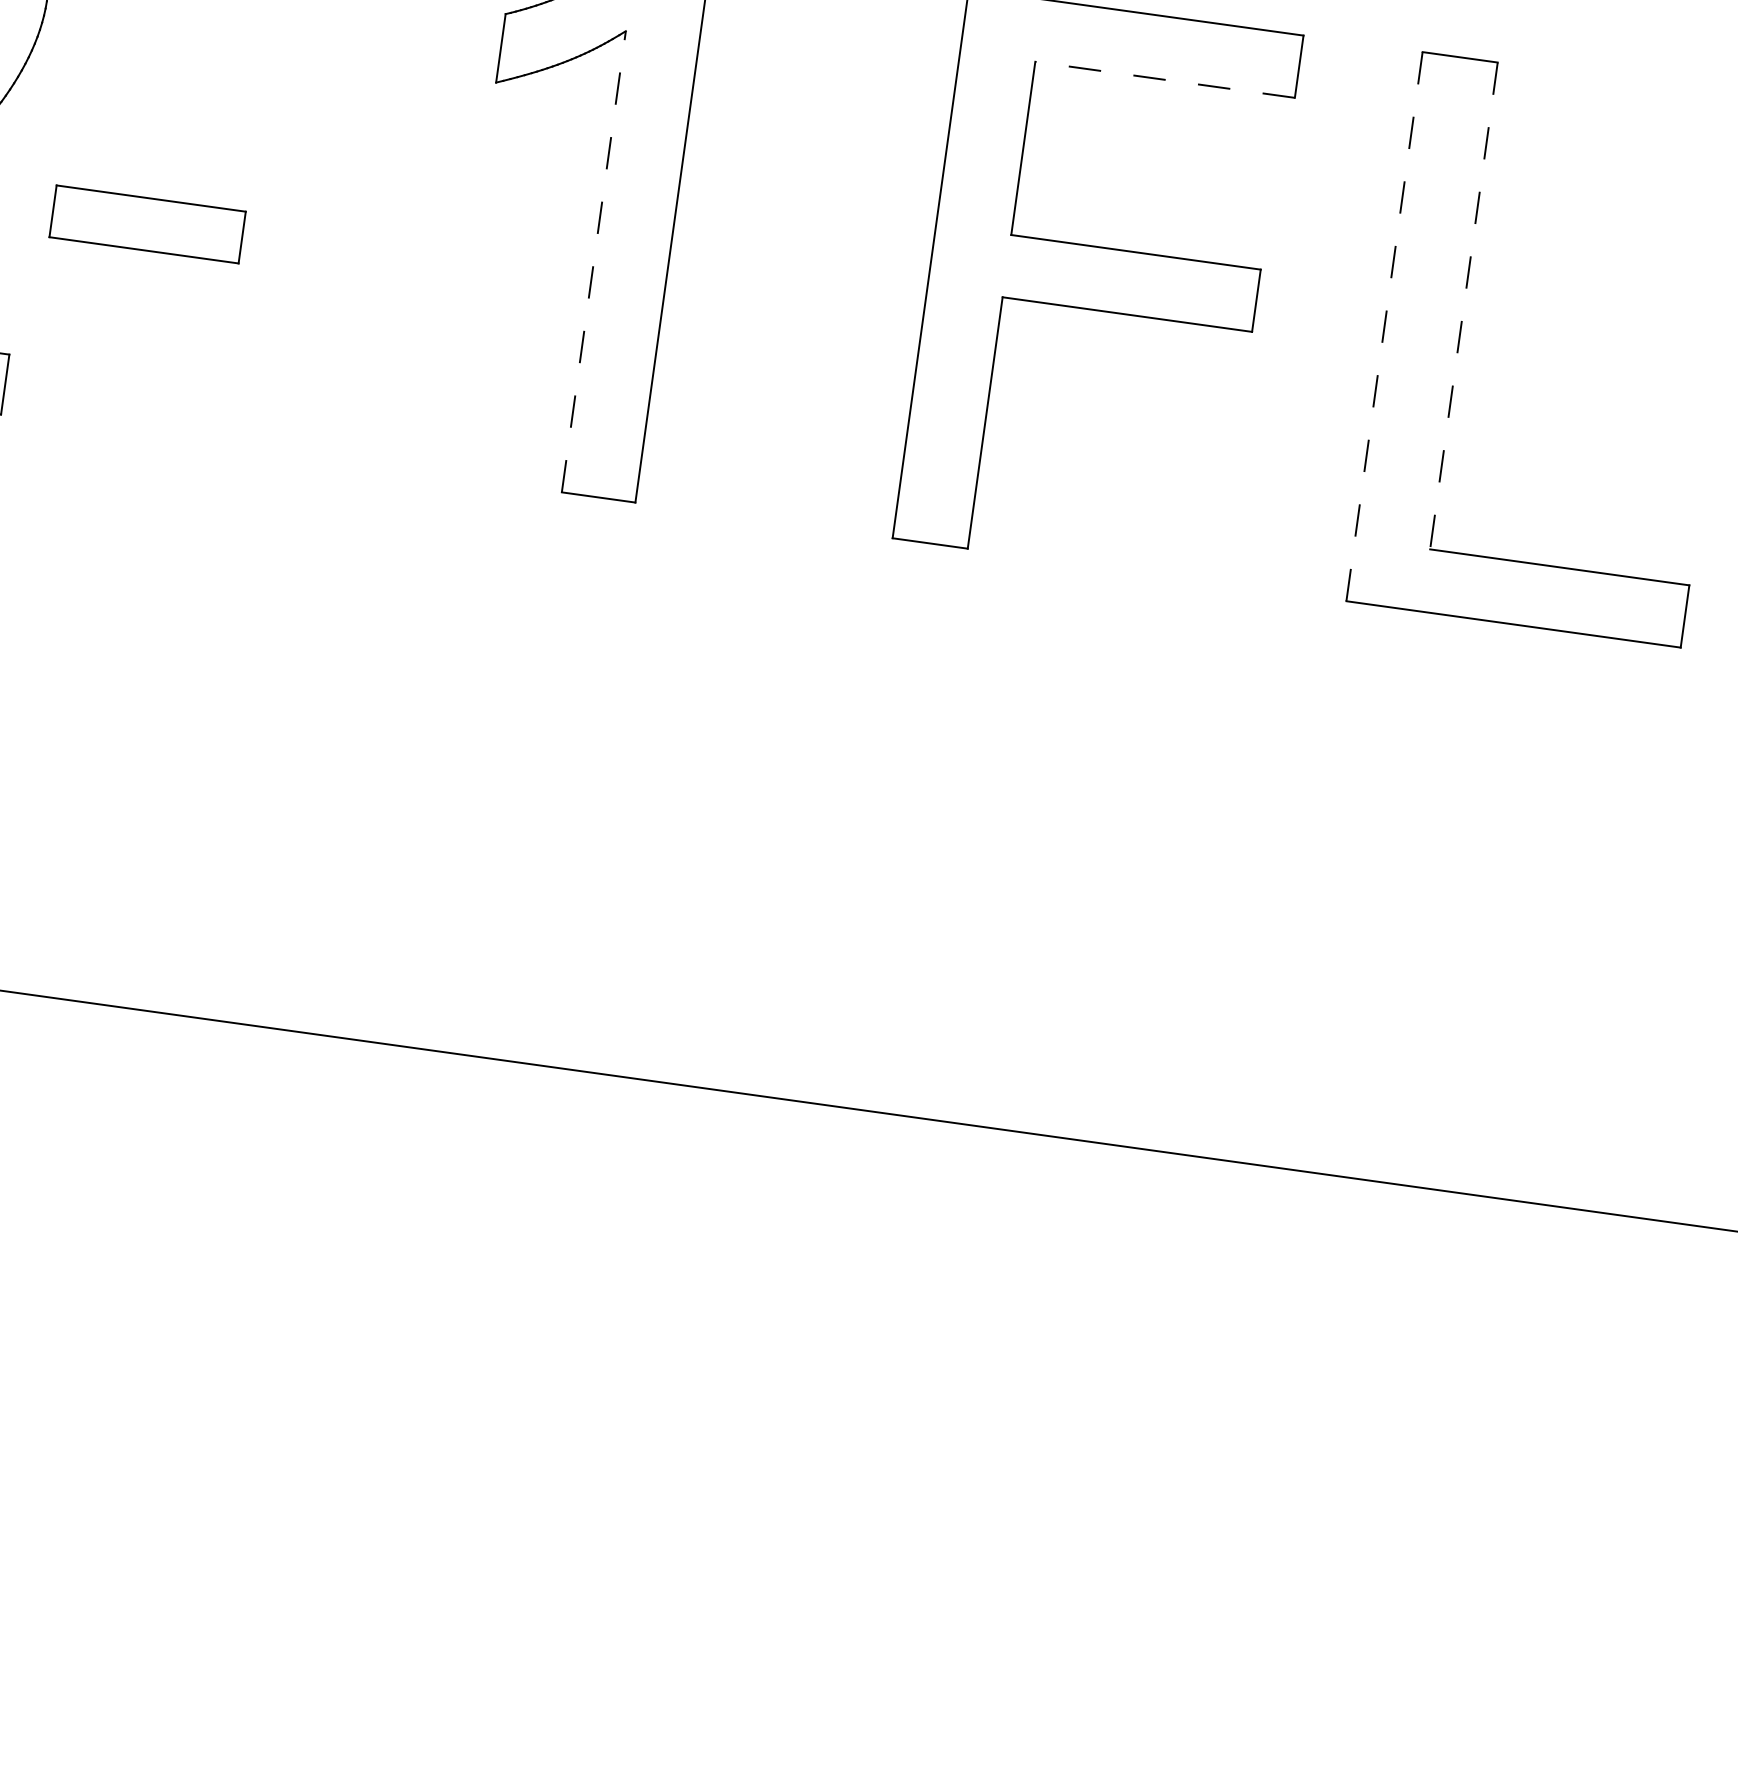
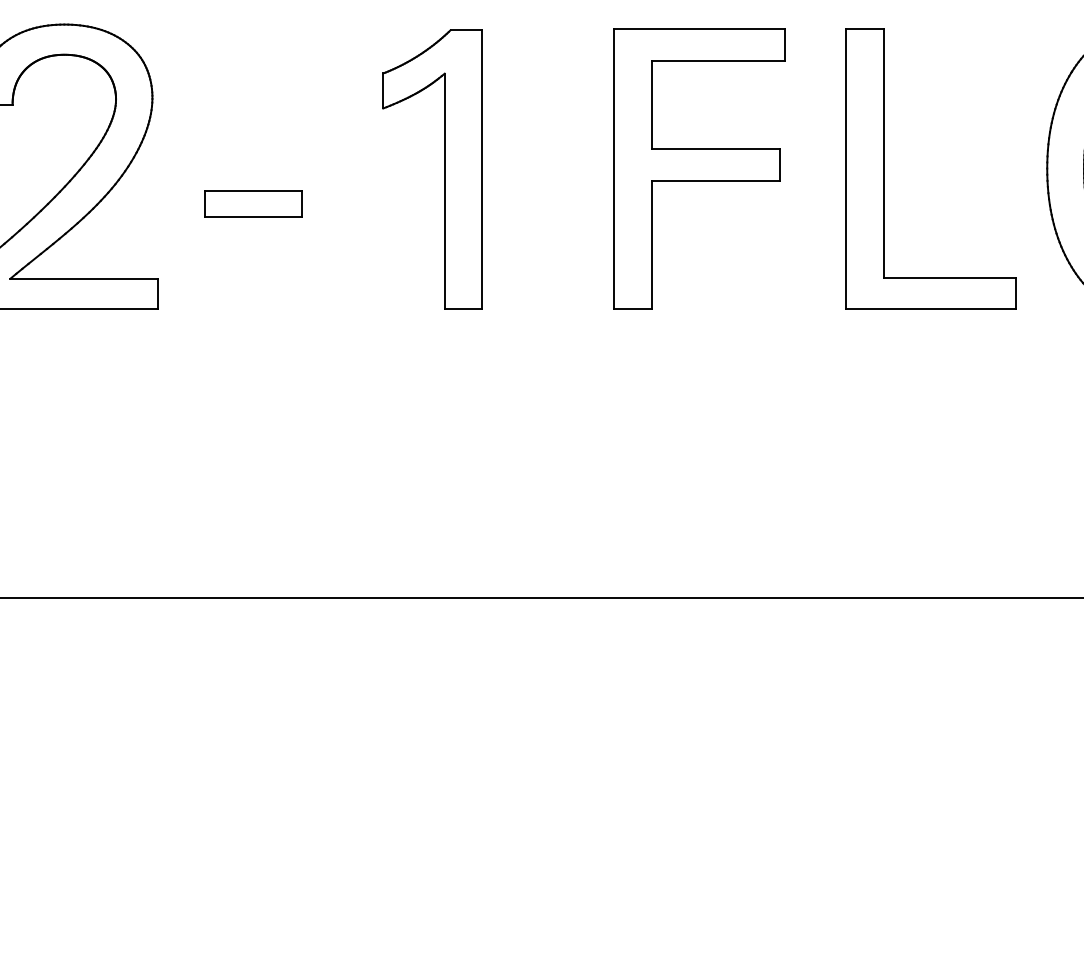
line: (1163, 79) -> (717, 60), dashed -> solid
part: (147, 223) -> (253, 203), moved
line: (593, 261) -> (444, 191), dashed -> solid
line: (1462, 306) -> (883, 153), dashed -> solid
line: (1384, 325) -> (845, 168), dashed -> solid

